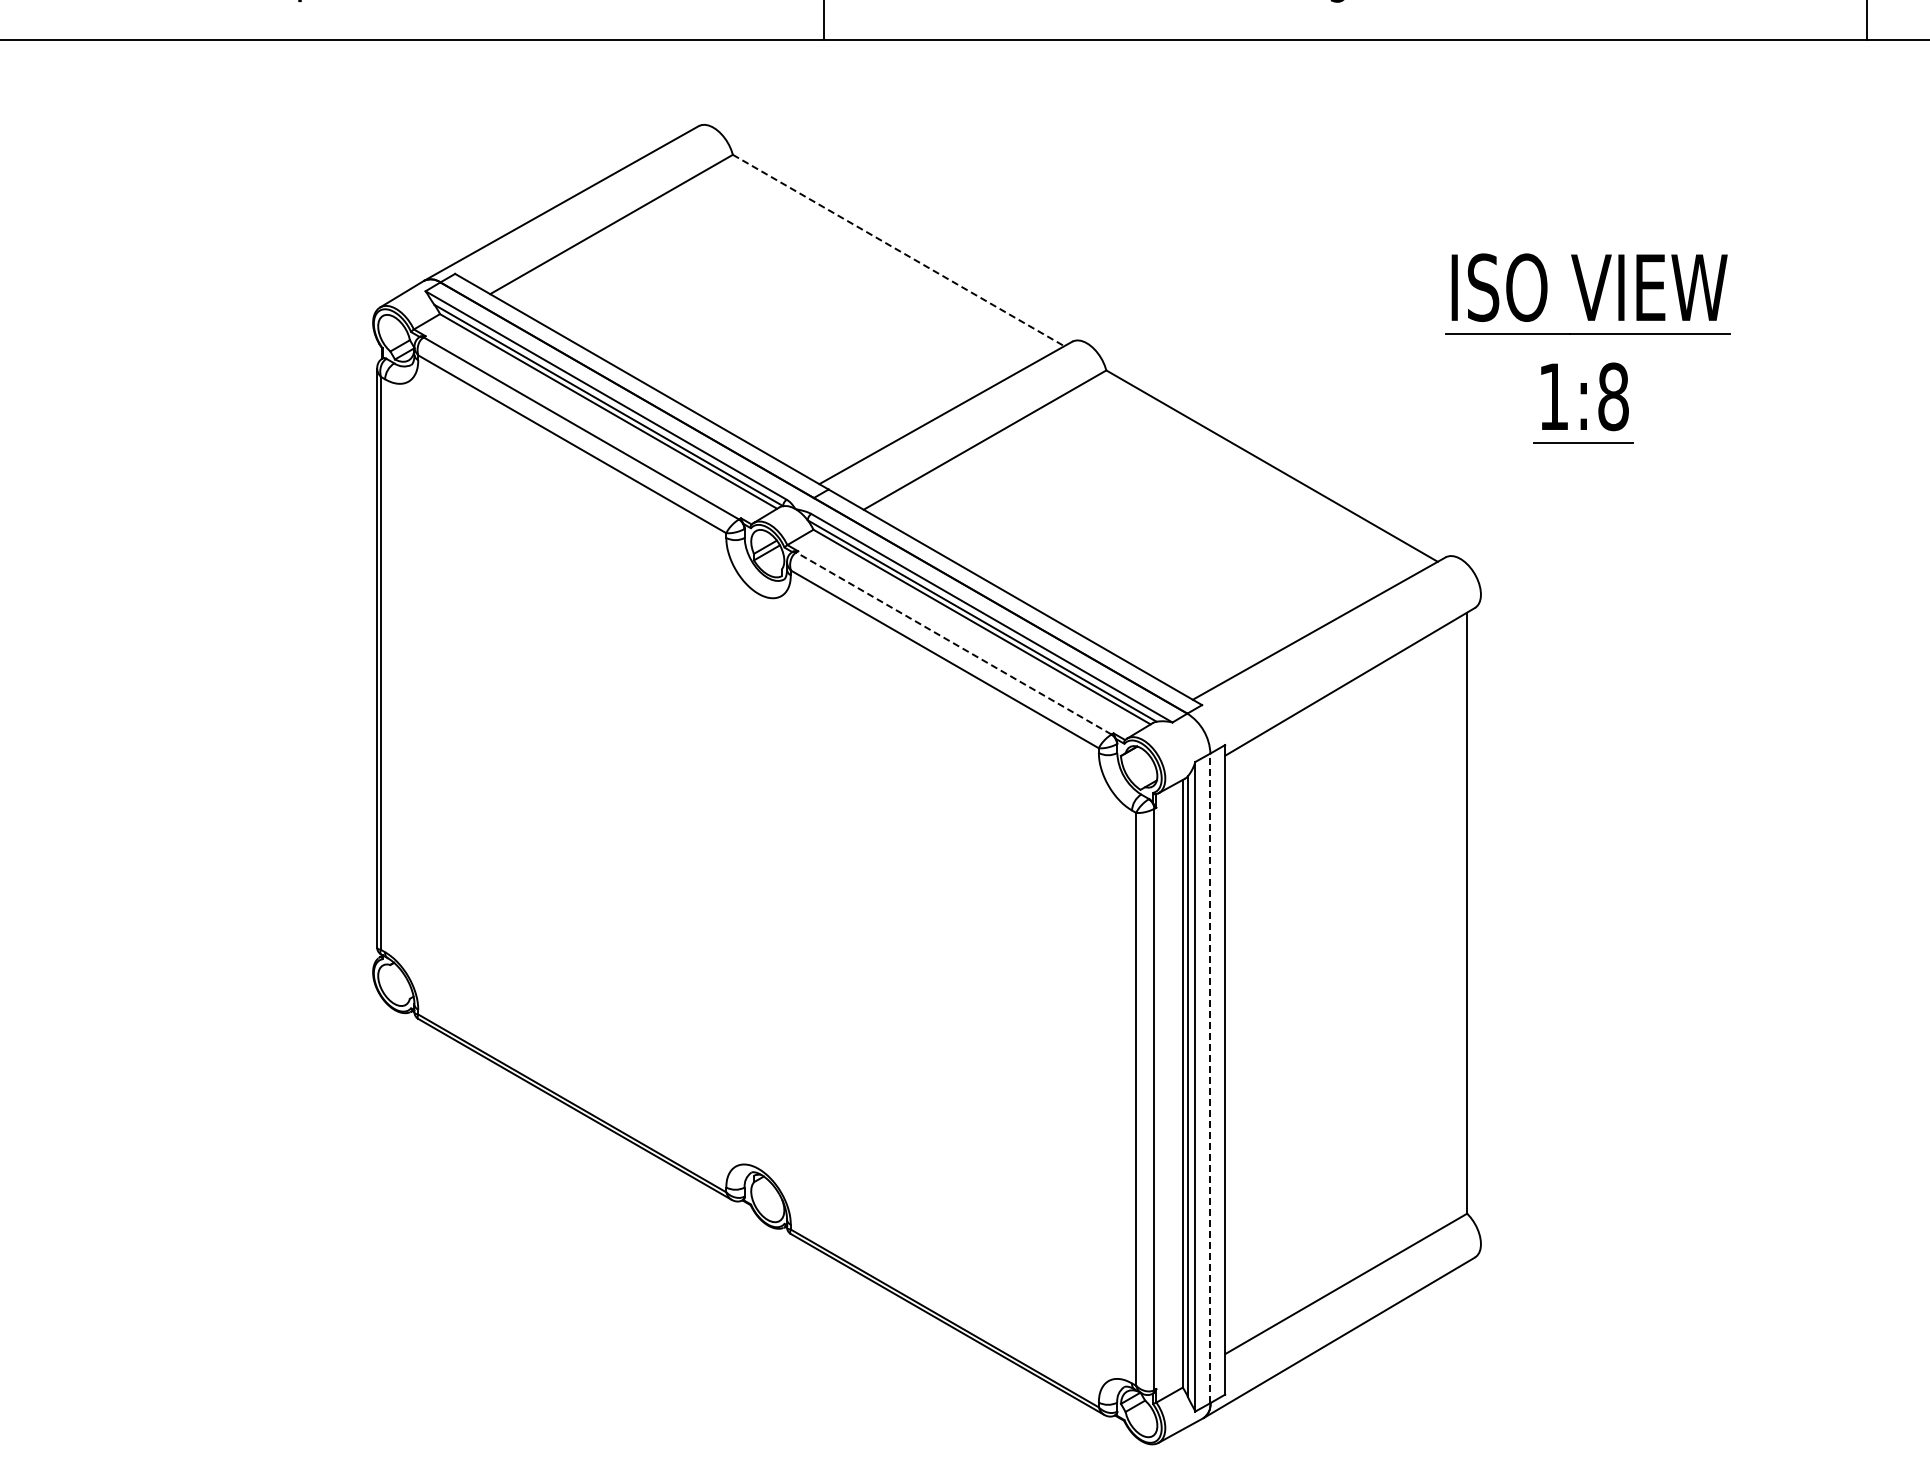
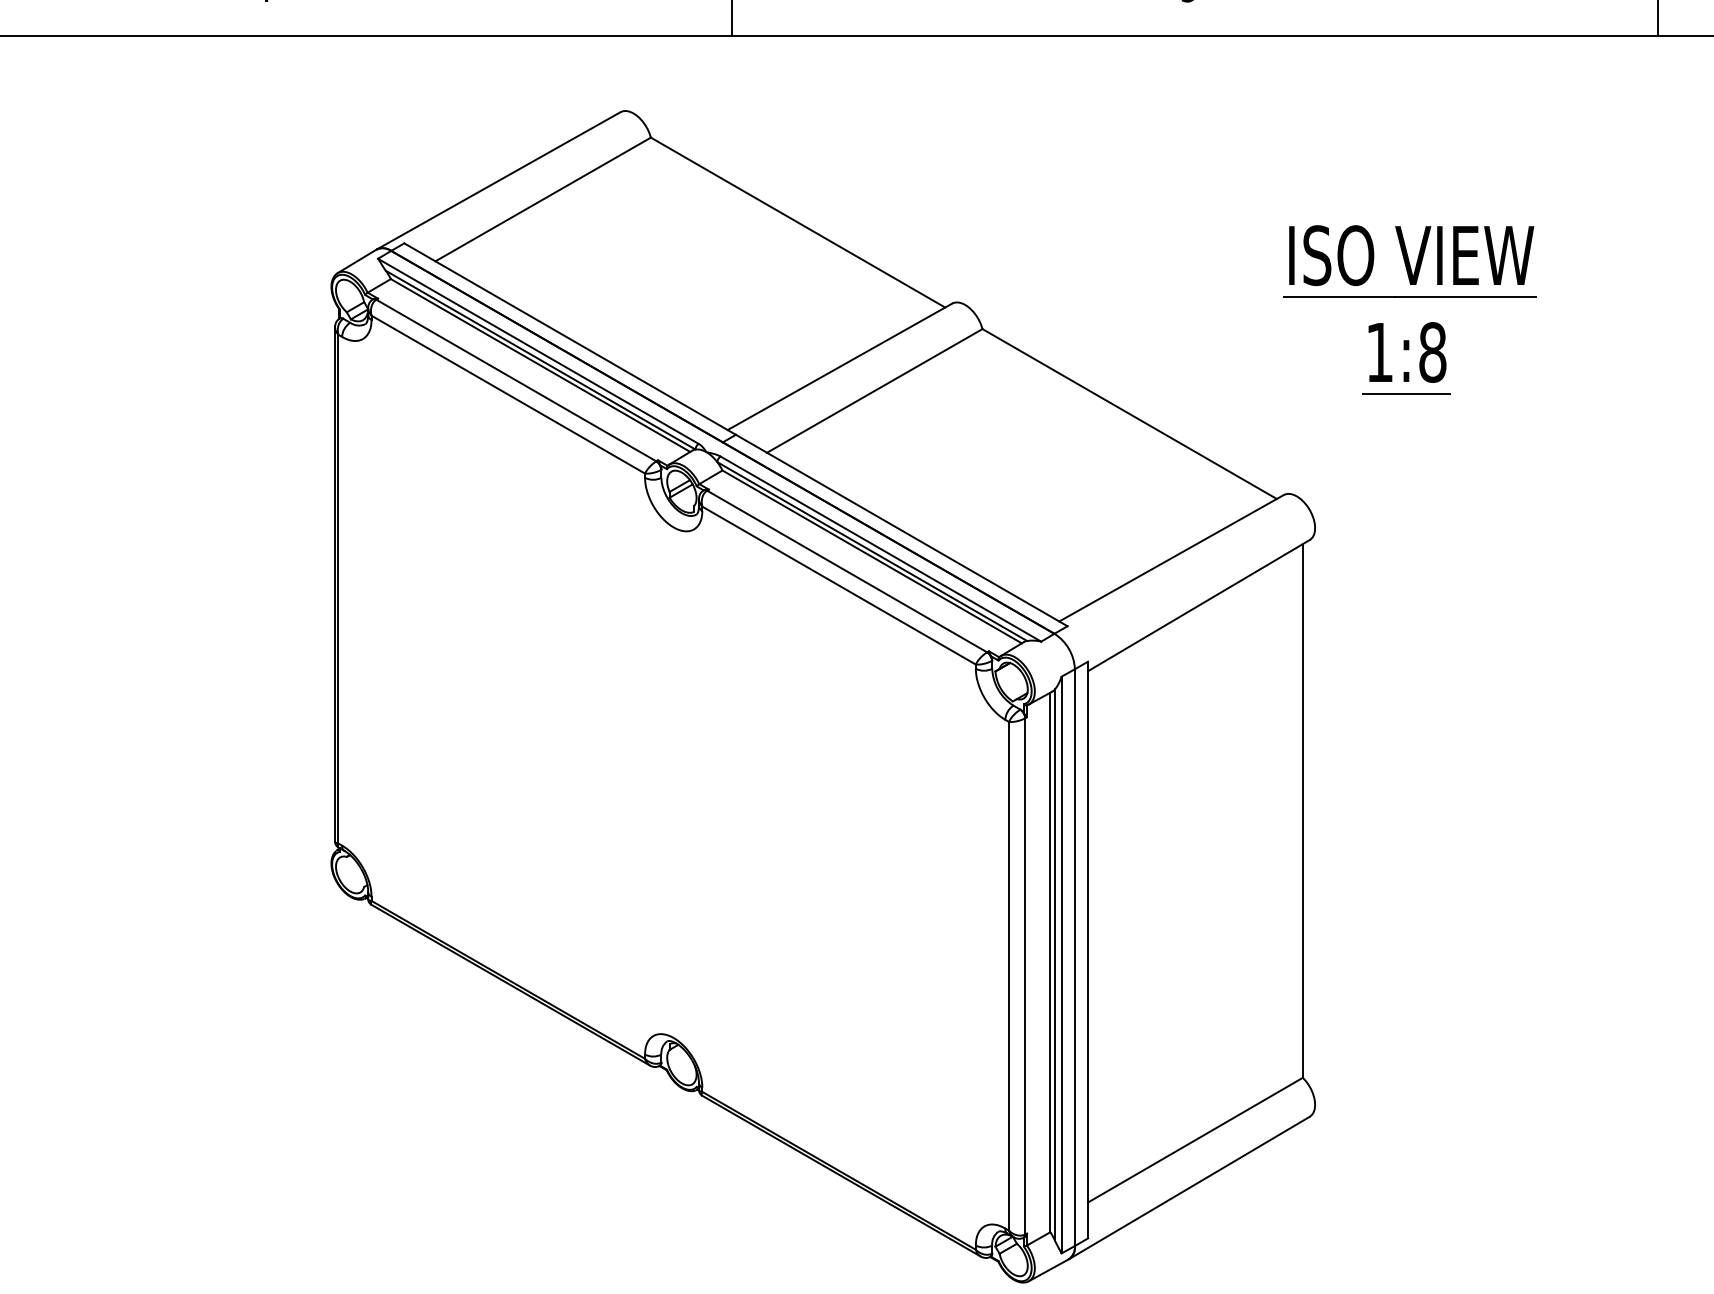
line: (899, 250) -> (798, 222), dashed -> solid
line: (953, 643) -> (846, 571), dashed -> solid
line: (1210, 1078) -> (1074, 957), dashed -> solid

